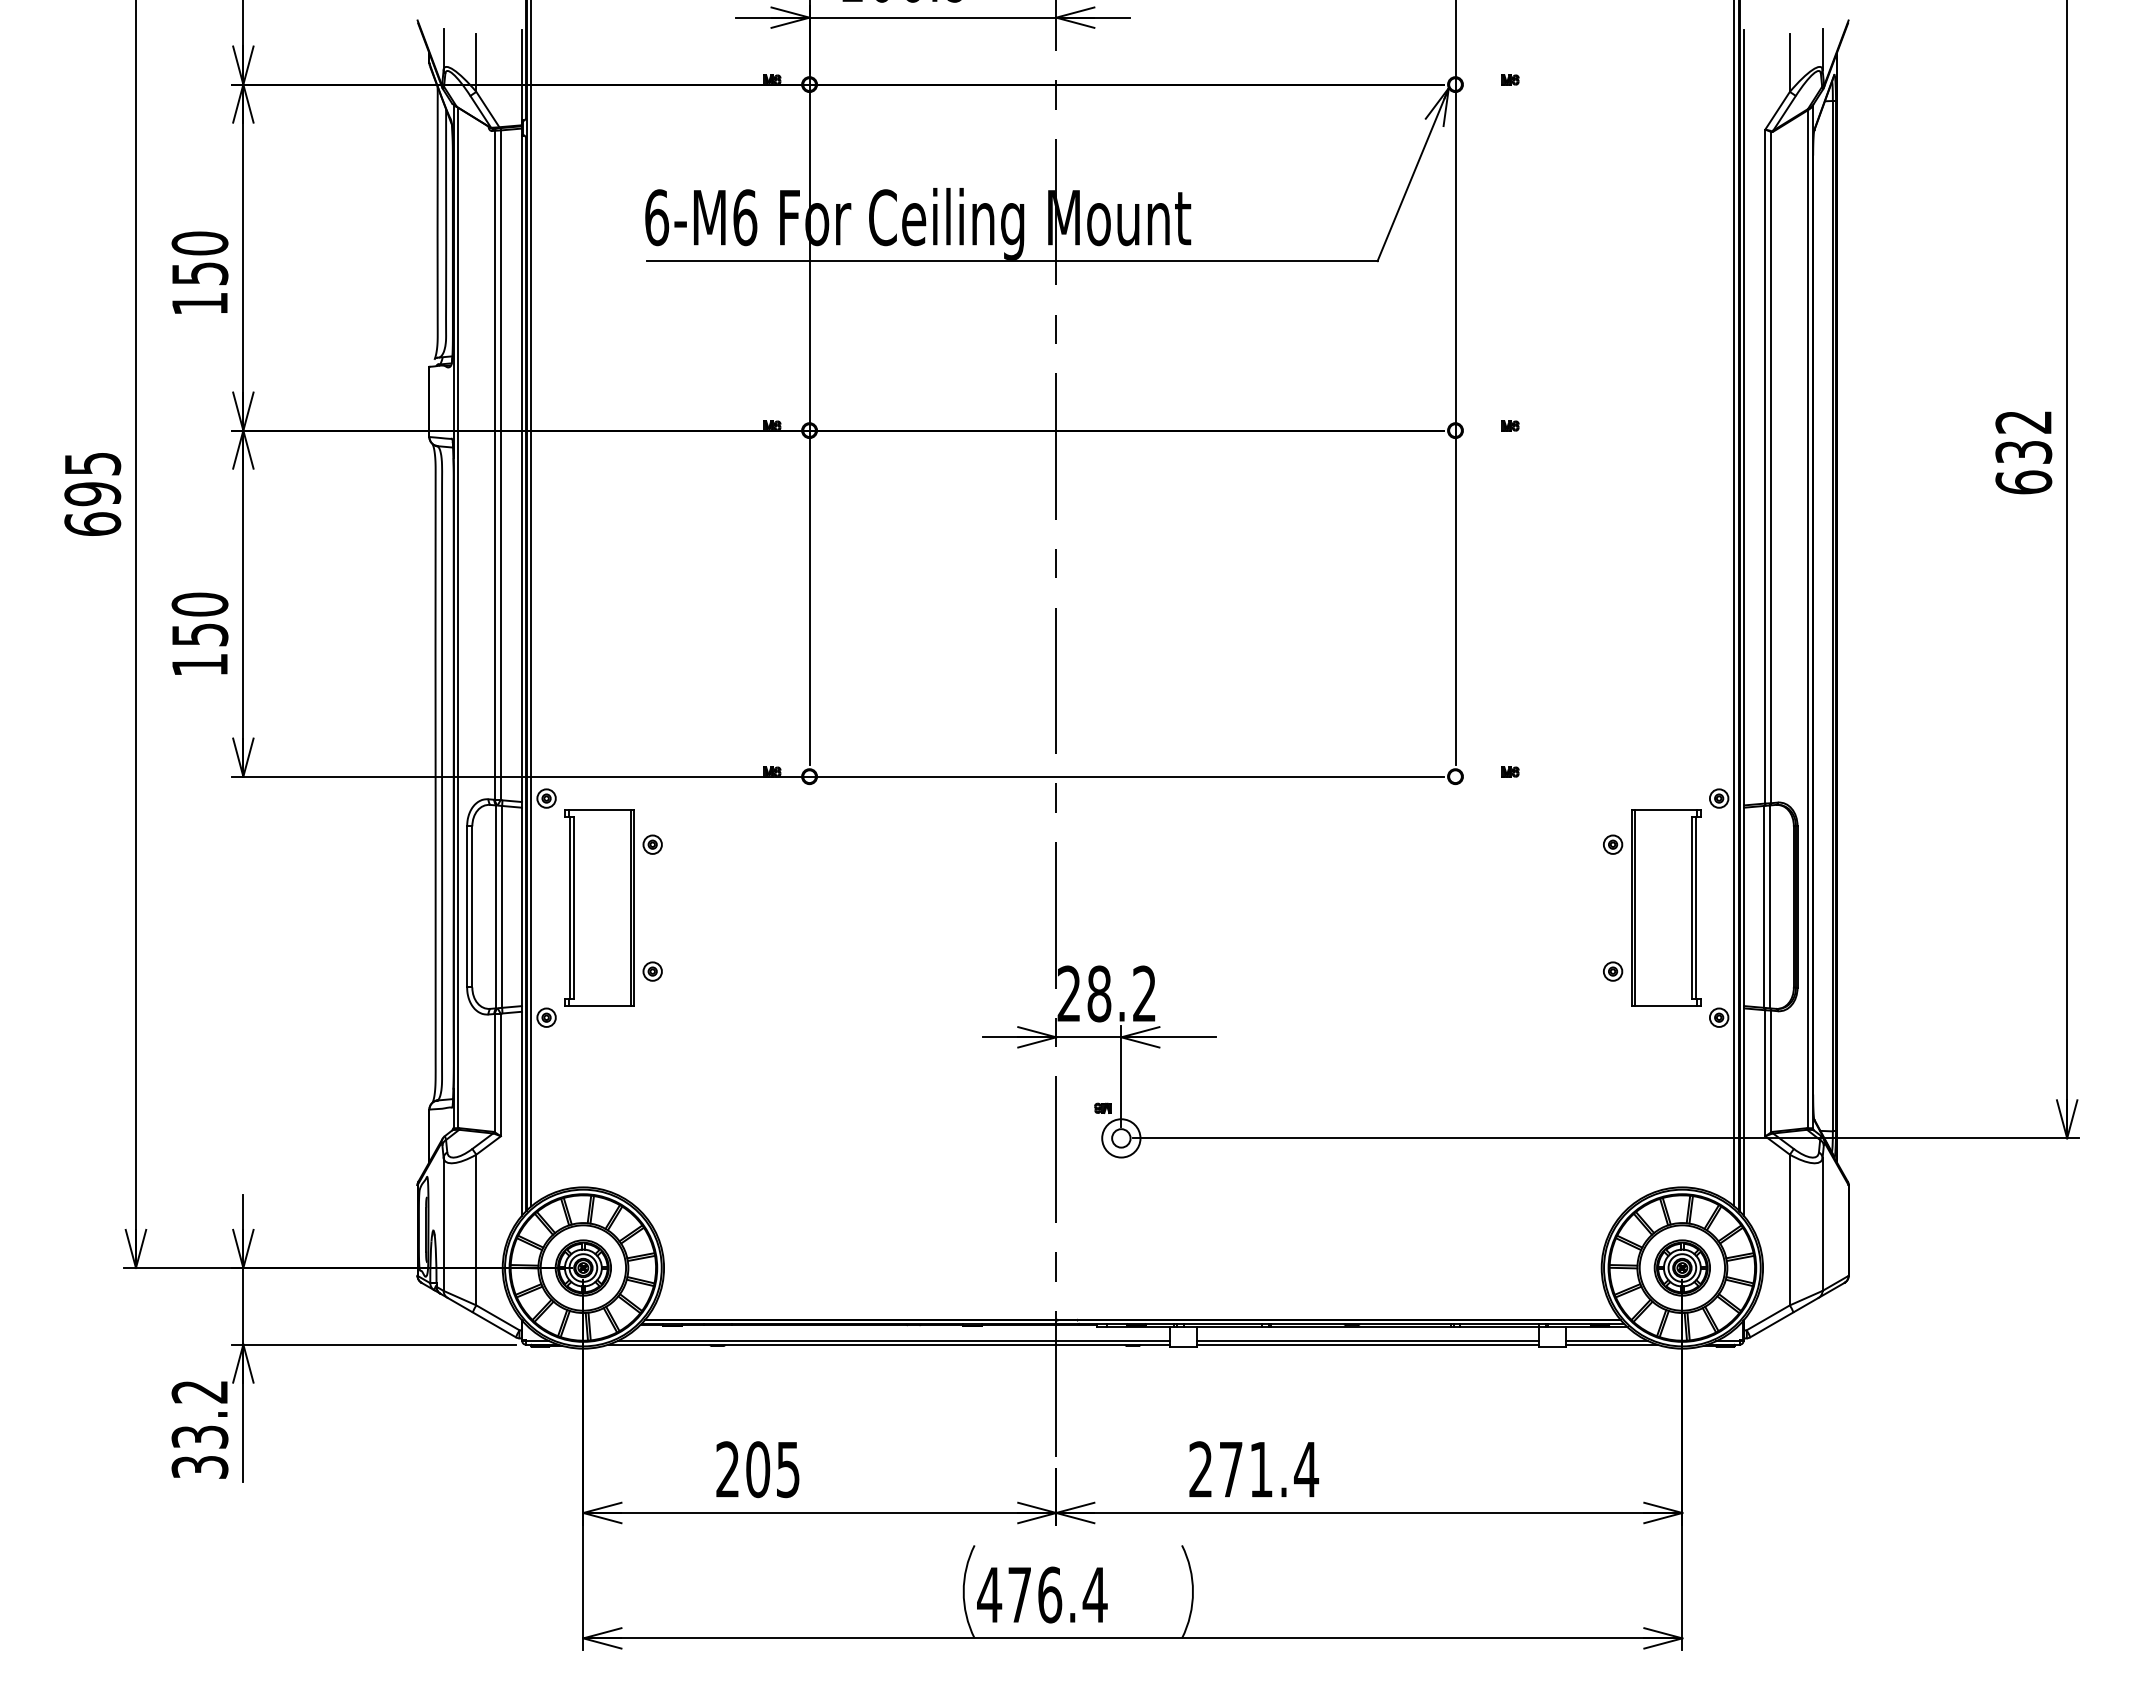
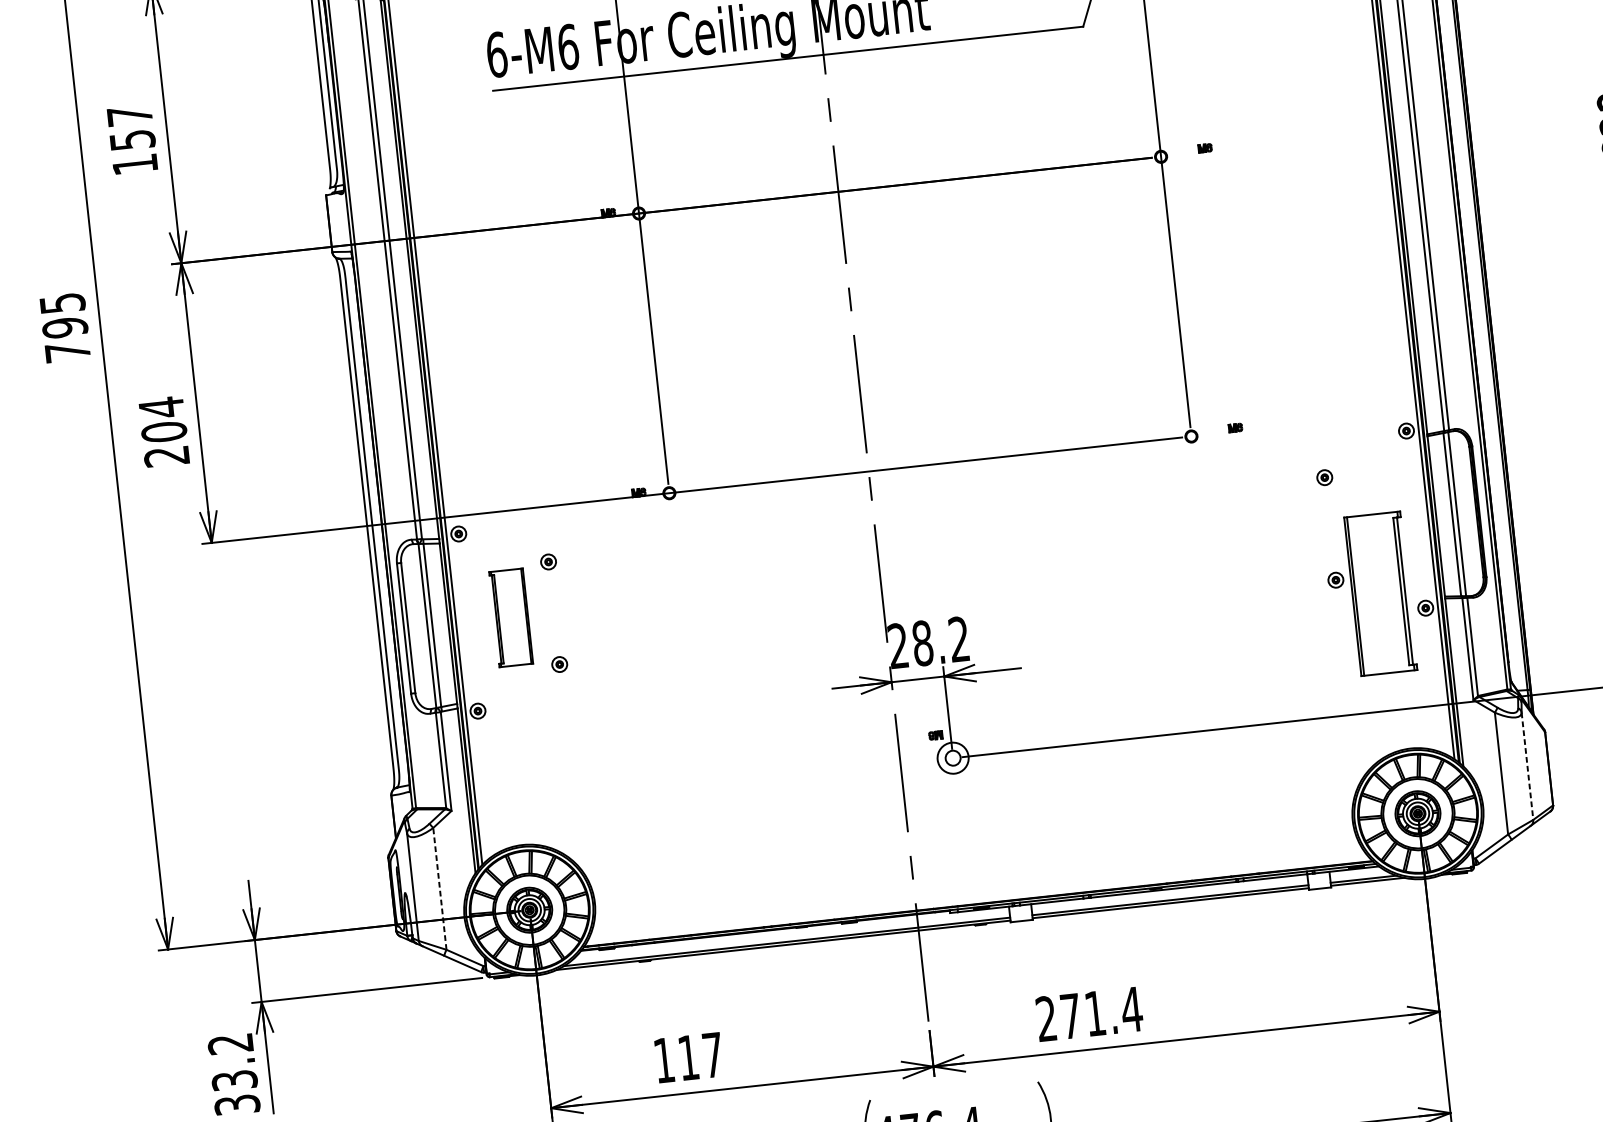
text: (199, 243) -> (129, 115), 150 -> 157
text: (92, 523) -> (67, 351), 695 -> 795
text: (199, 634) -> (163, 431), 150 -> 204
part: (599, 907) -> (511, 617), size x0.6
part: (1666, 907) -> (1381, 593), moved
line: (1822, 1225) -> (1527, 767), solid -> dashed
line: (476, 1229) -> (439, 888), solid -> dashed
text: (757, 1469) -> (688, 1057), 205 -> 117

